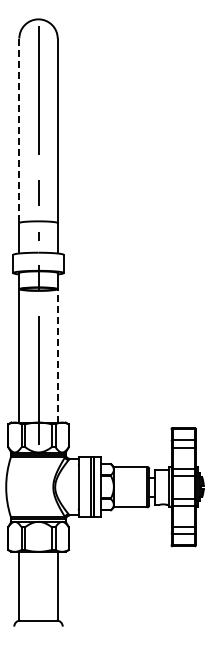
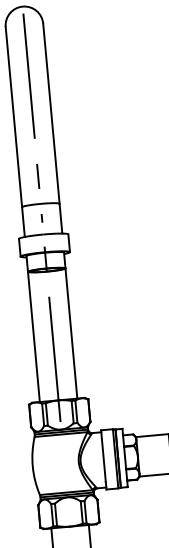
line: (19, 131) -> (14, 117), dashed -> solid
line: (57, 355) -> (71, 333), dashed -> solid

